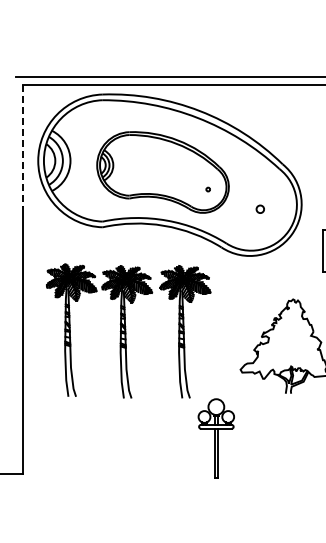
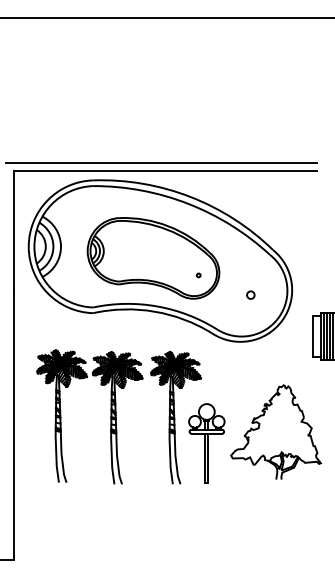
line: (23, 146) -> (13, 232), dashed -> solid
part: (216, 438) -> (206, 443), moved

